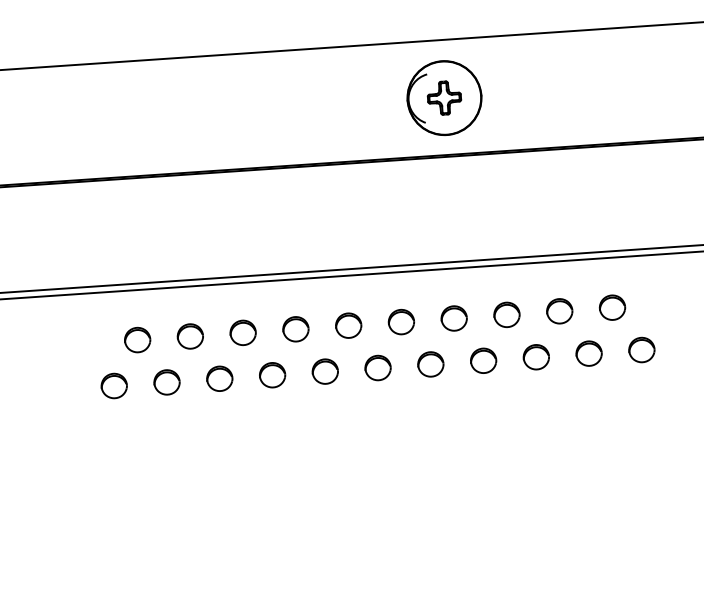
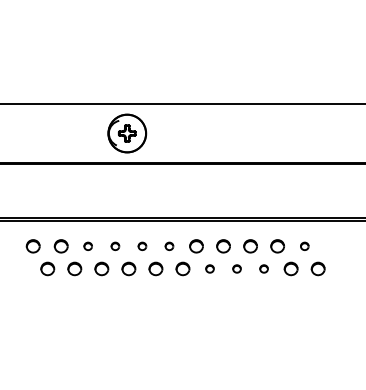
part: (444, 98) -> (127, 133), moved
part: (612, 308) -> (304, 246), size x0.6
part: (348, 326) -> (169, 246), size x0.6
part: (296, 329) -> (142, 246), size x0.6
part: (243, 333) -> (115, 246), size x0.6
part: (188, 336) -> (87, 246), size x0.6
part: (81, 344) -> (32, 246), added
part: (535, 356) -> (263, 268), size x0.6
part: (482, 360) -> (236, 268), size x0.6
part: (429, 363) -> (209, 268), size x0.6

